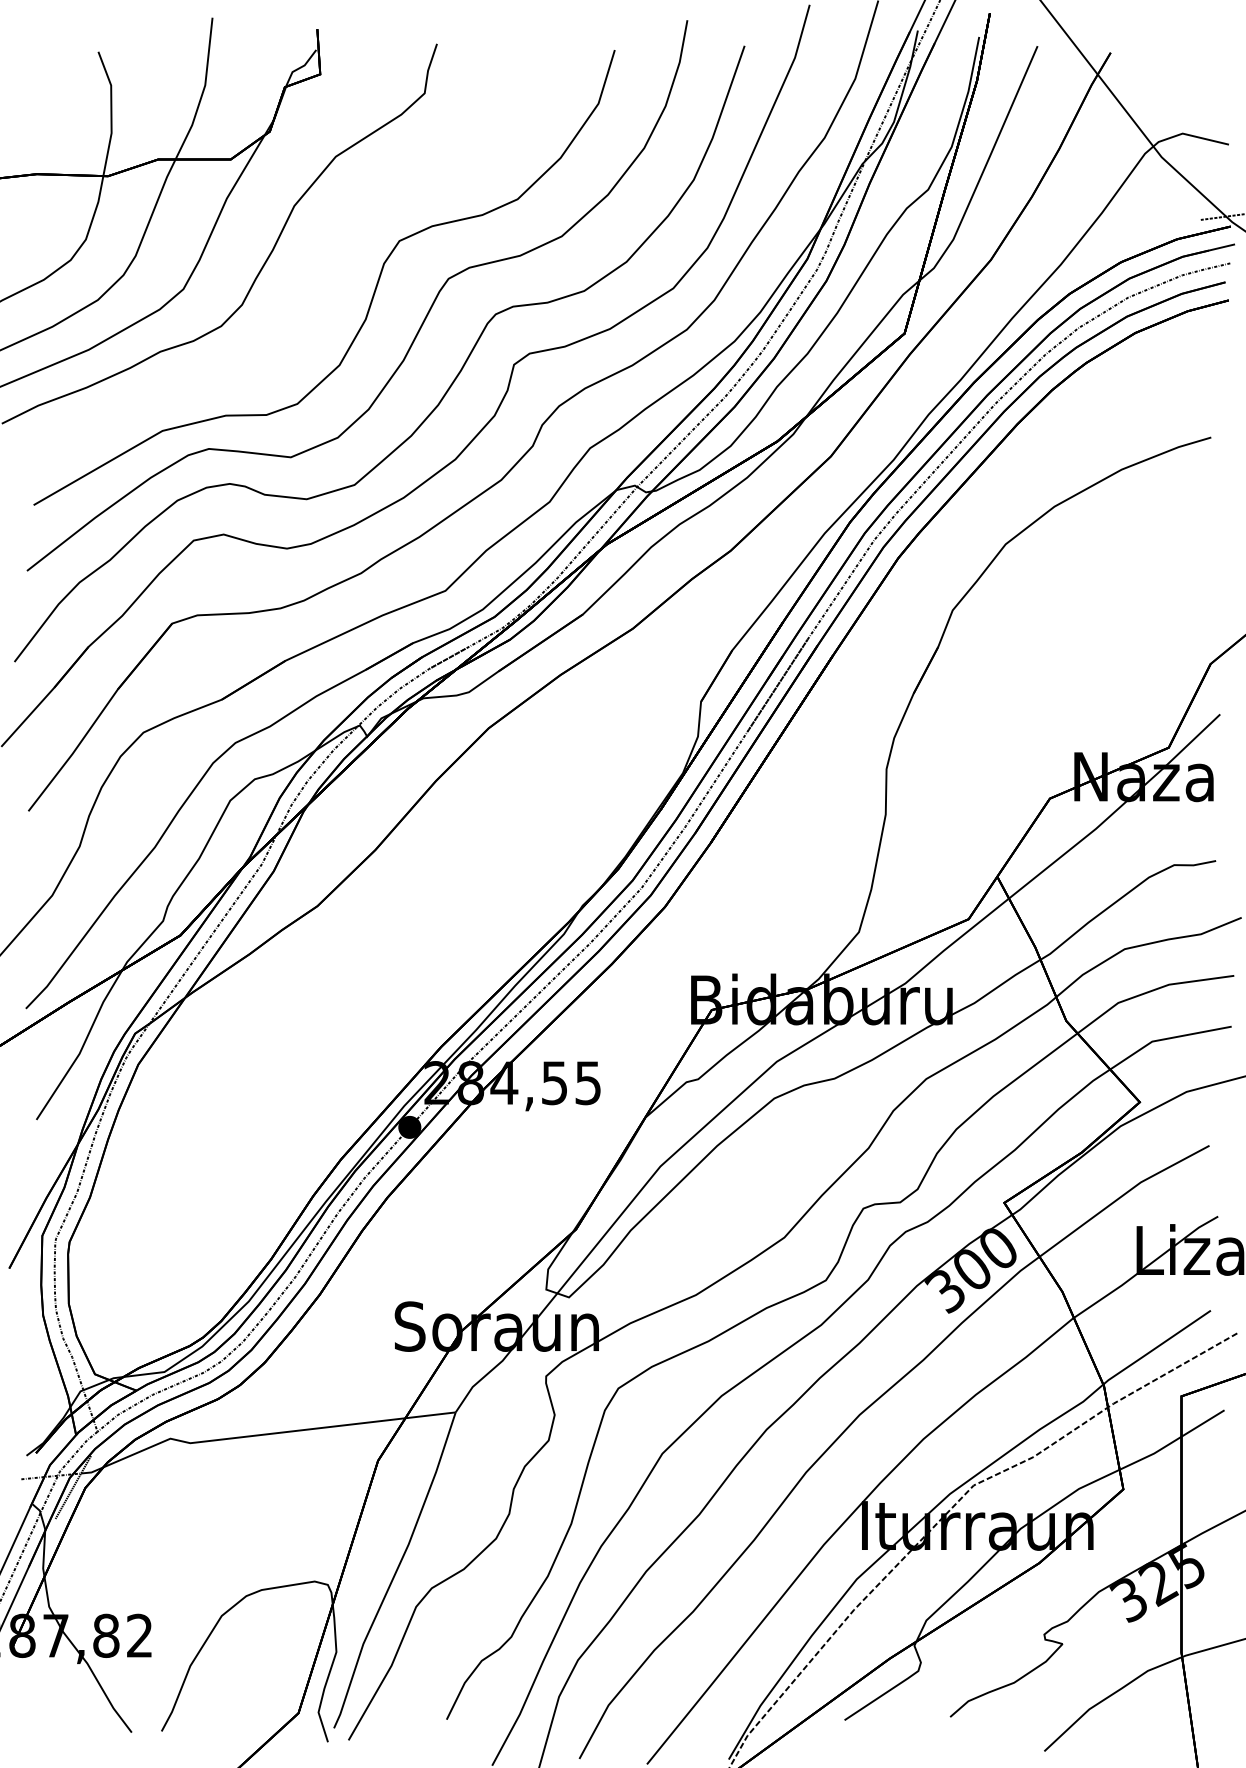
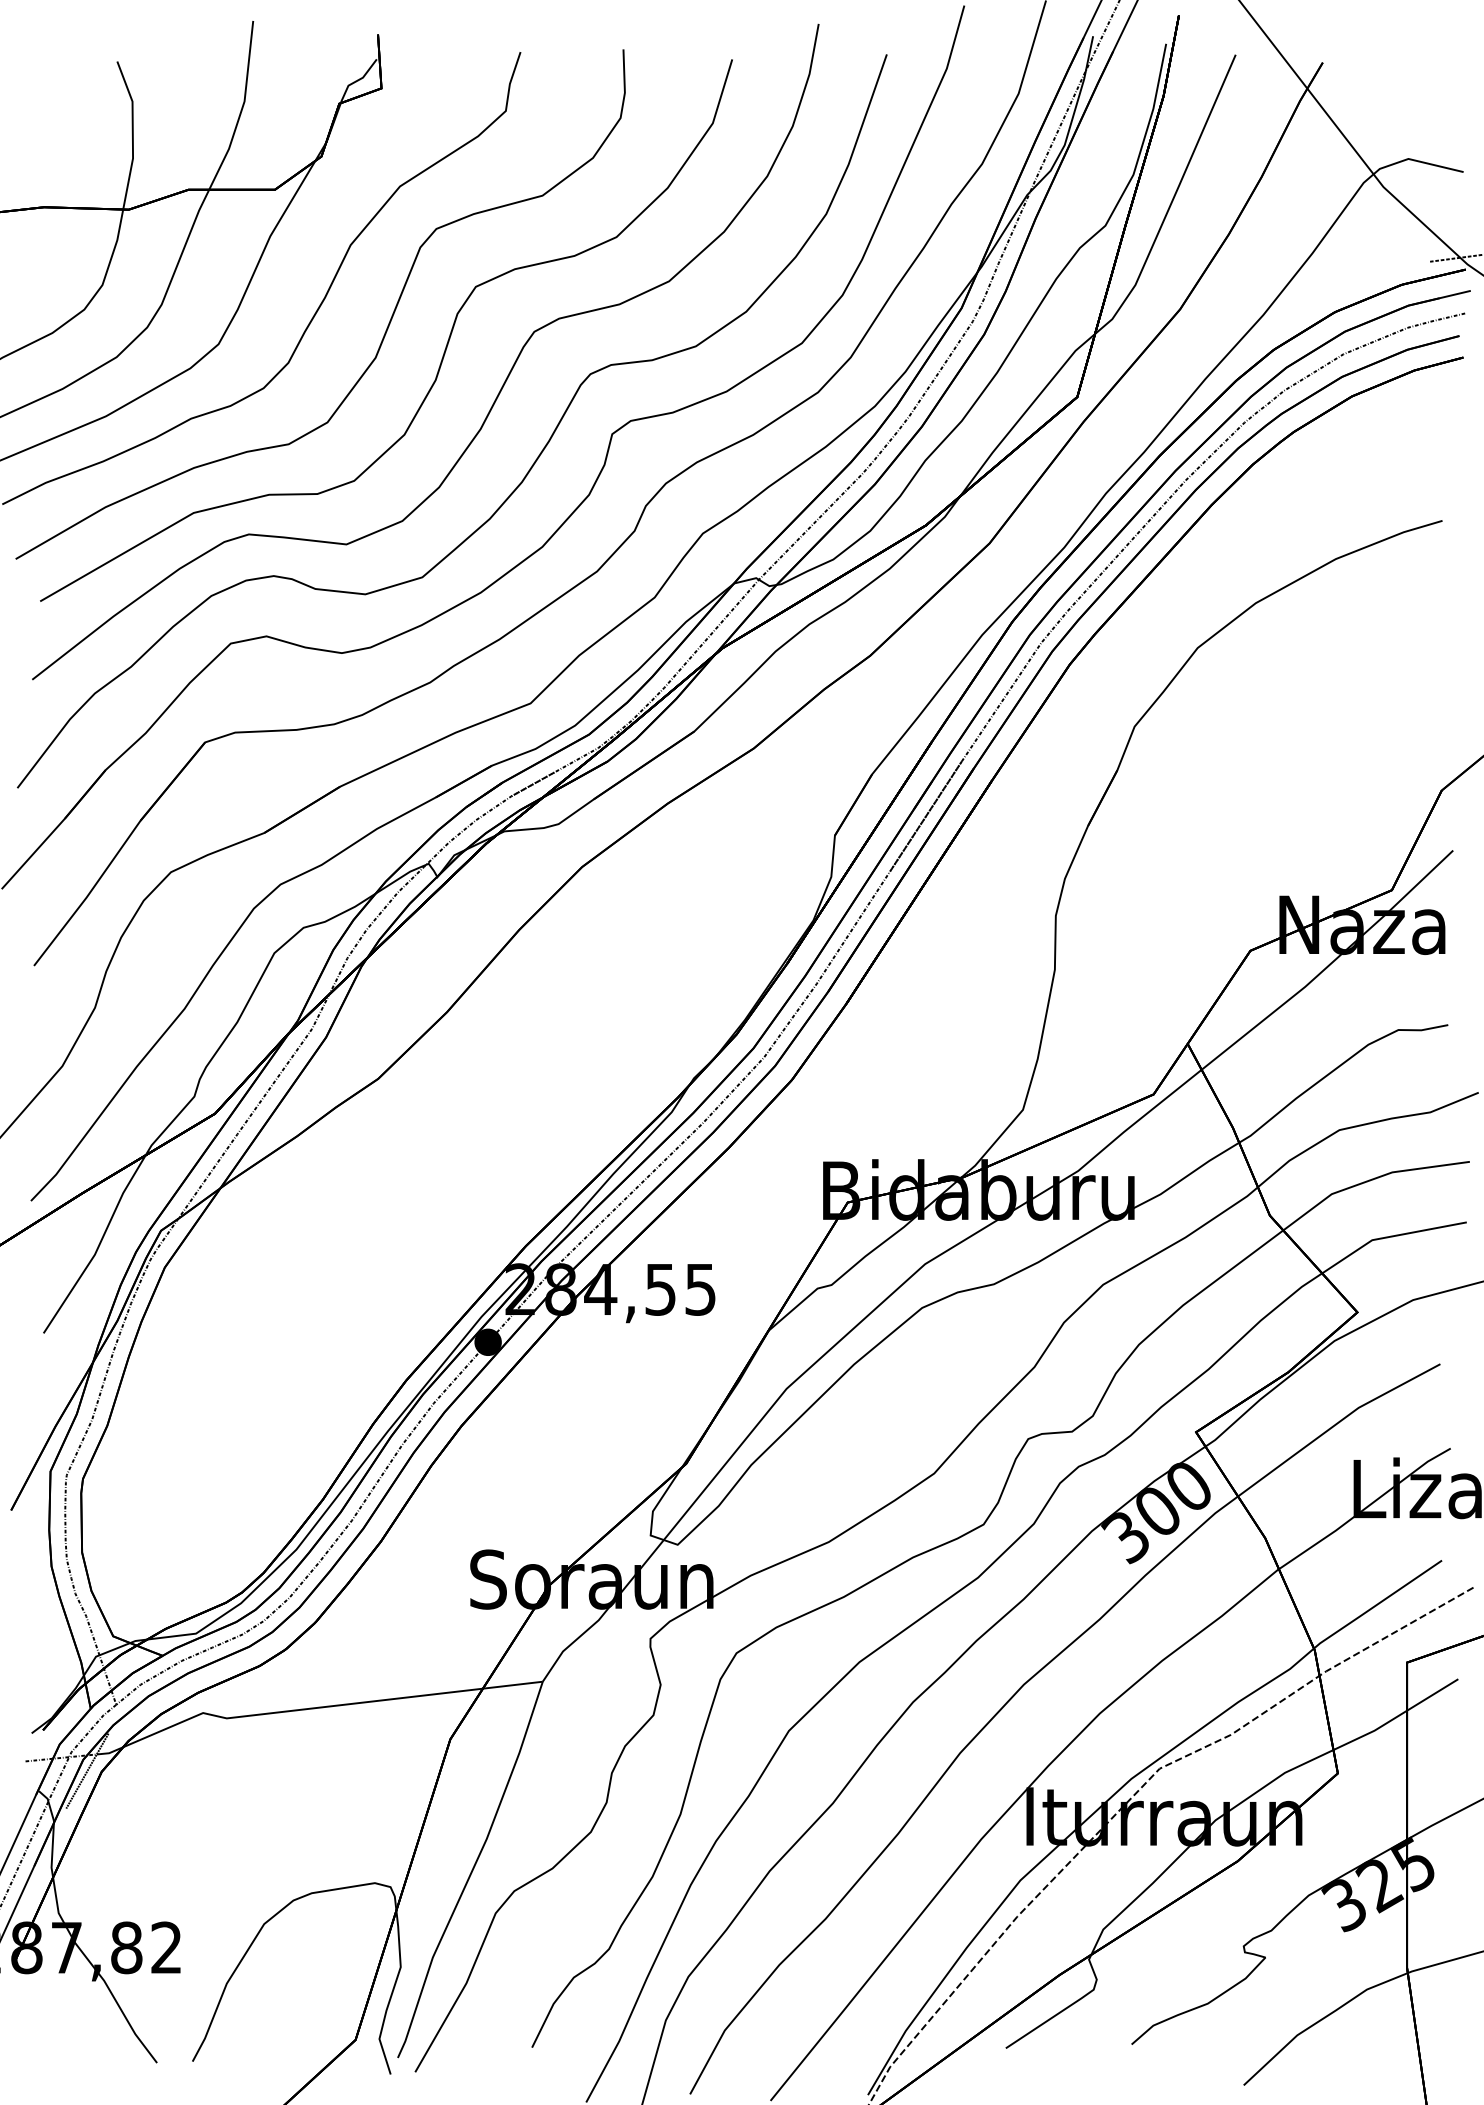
curve: (322, 279) -> (384, 332), added

